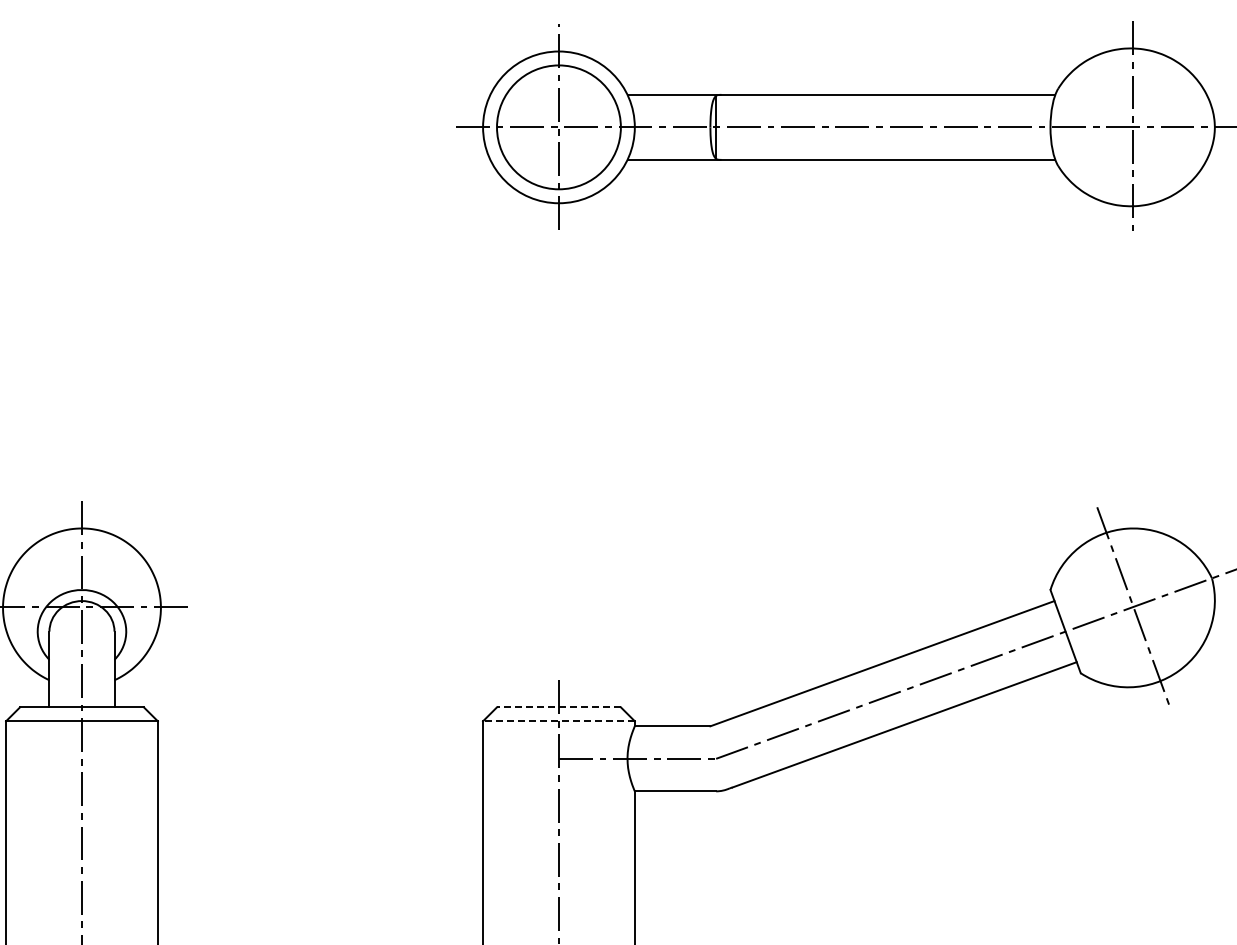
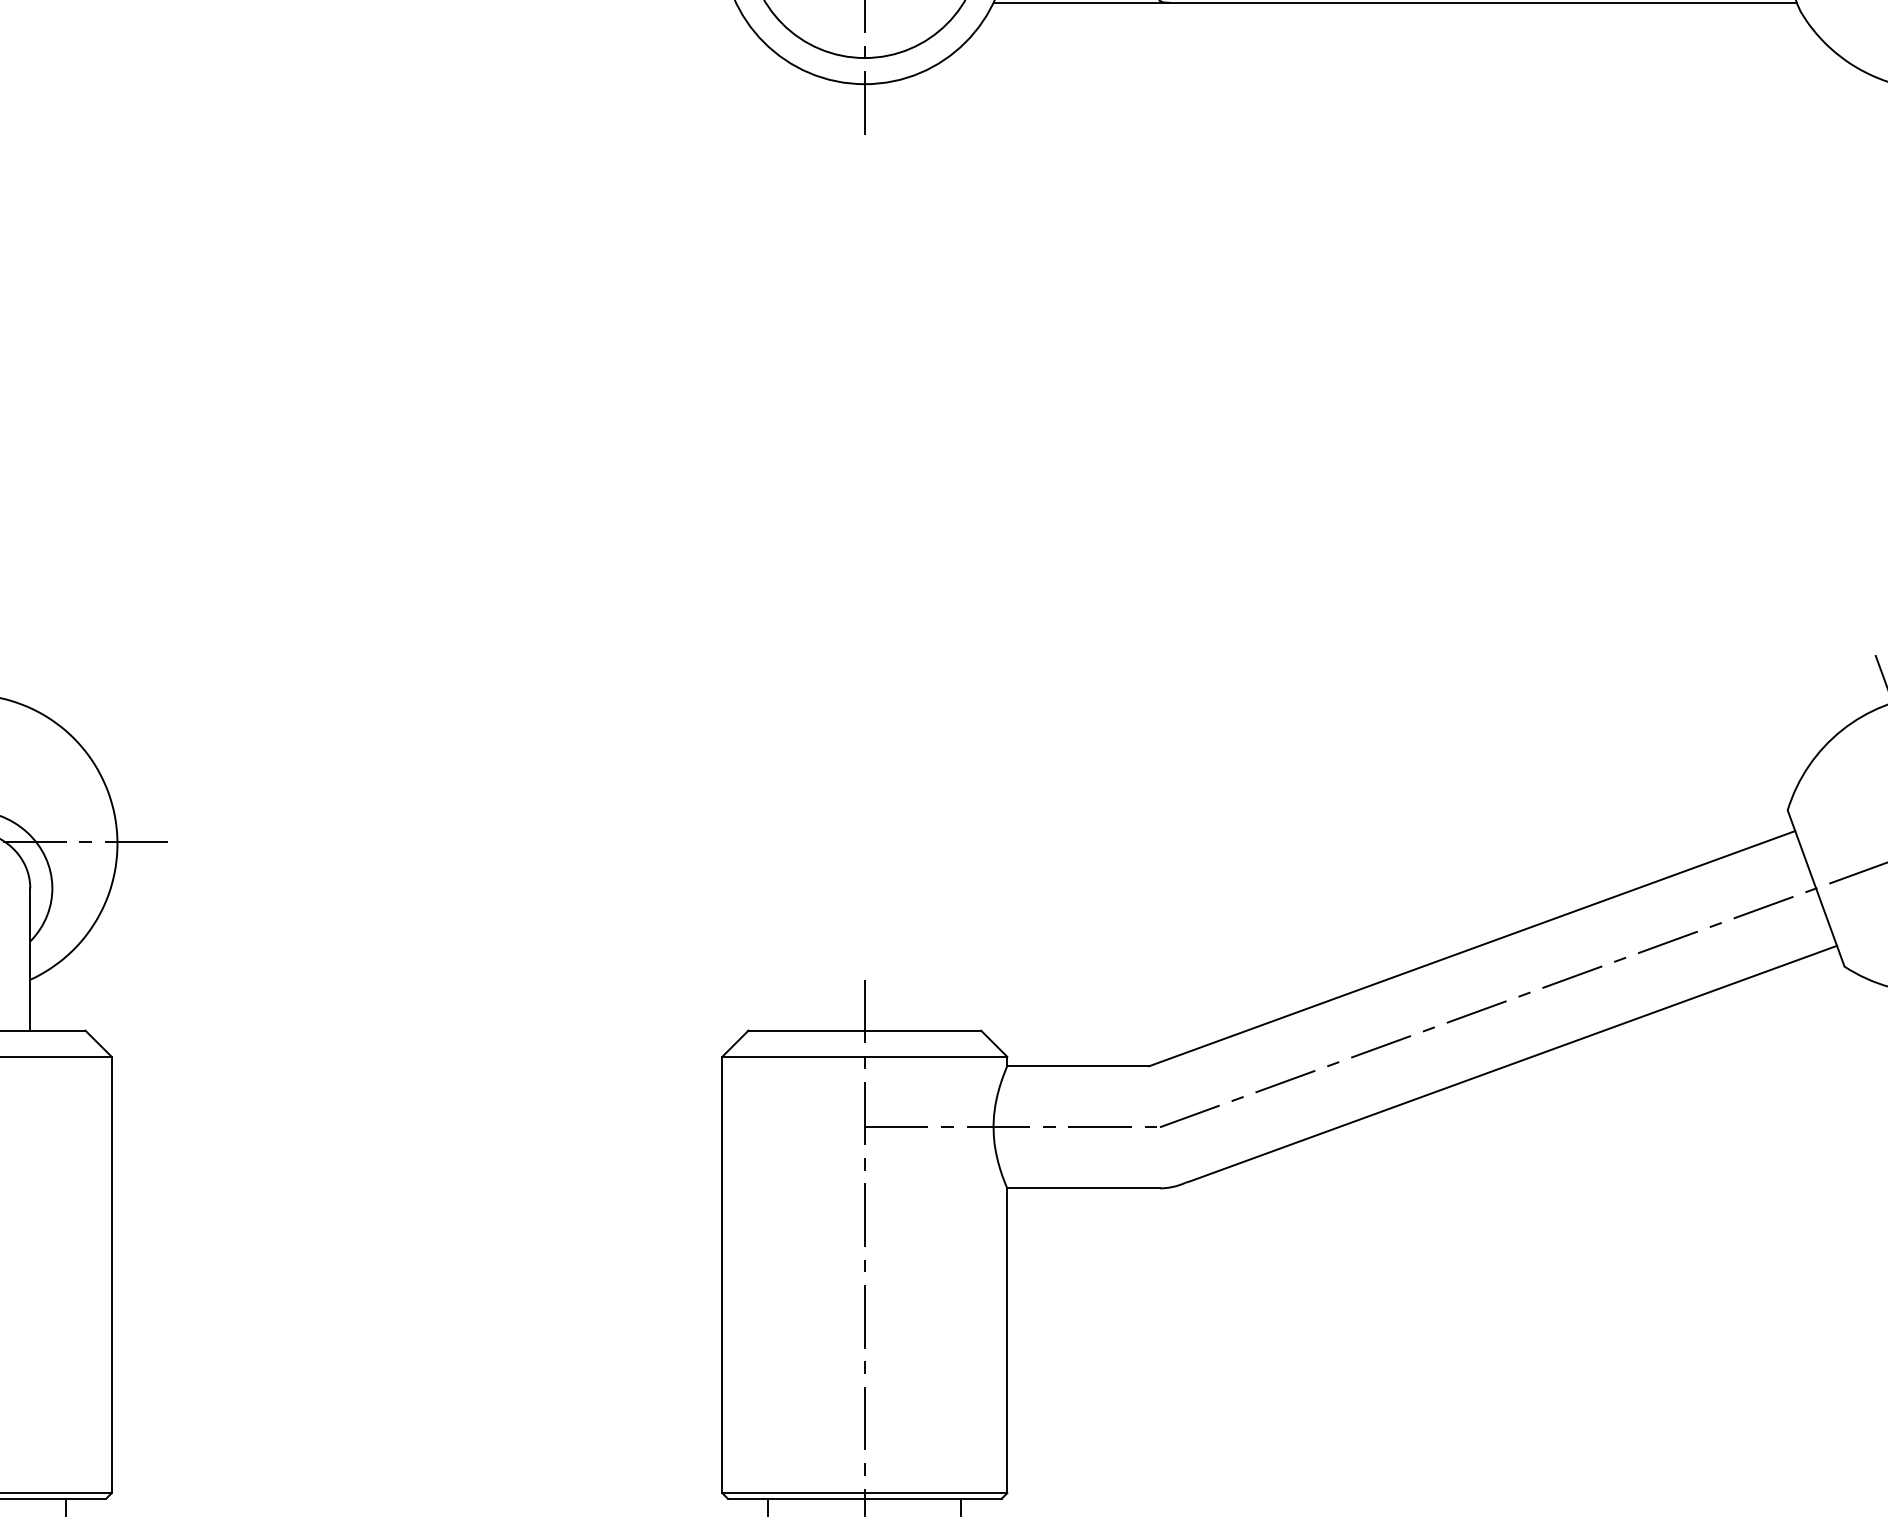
line: (558, 707) -> (863, 1030), dashed -> solid
line: (558, 721) -> (863, 1057), dashed -> solid

